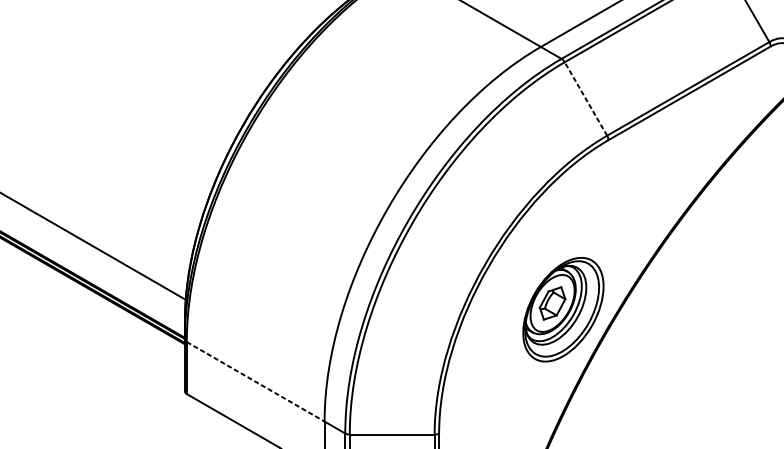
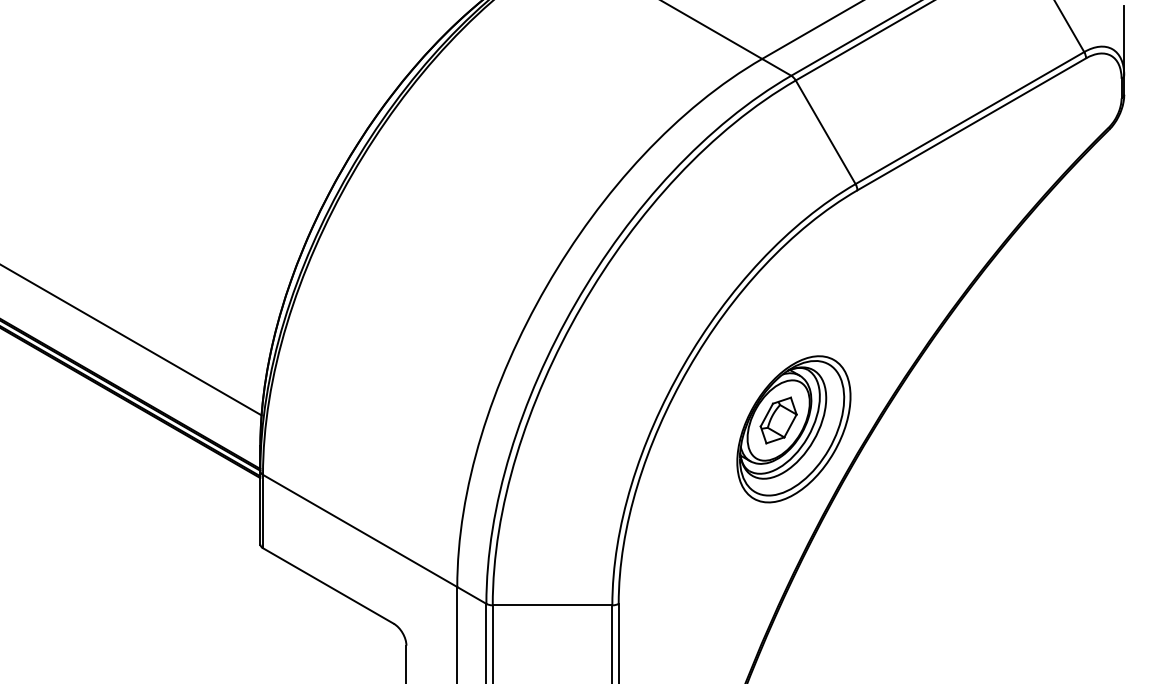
line: (585, 99) -> (825, 132), dashed -> solid
line: (255, 382) -> (360, 531), dashed -> solid

